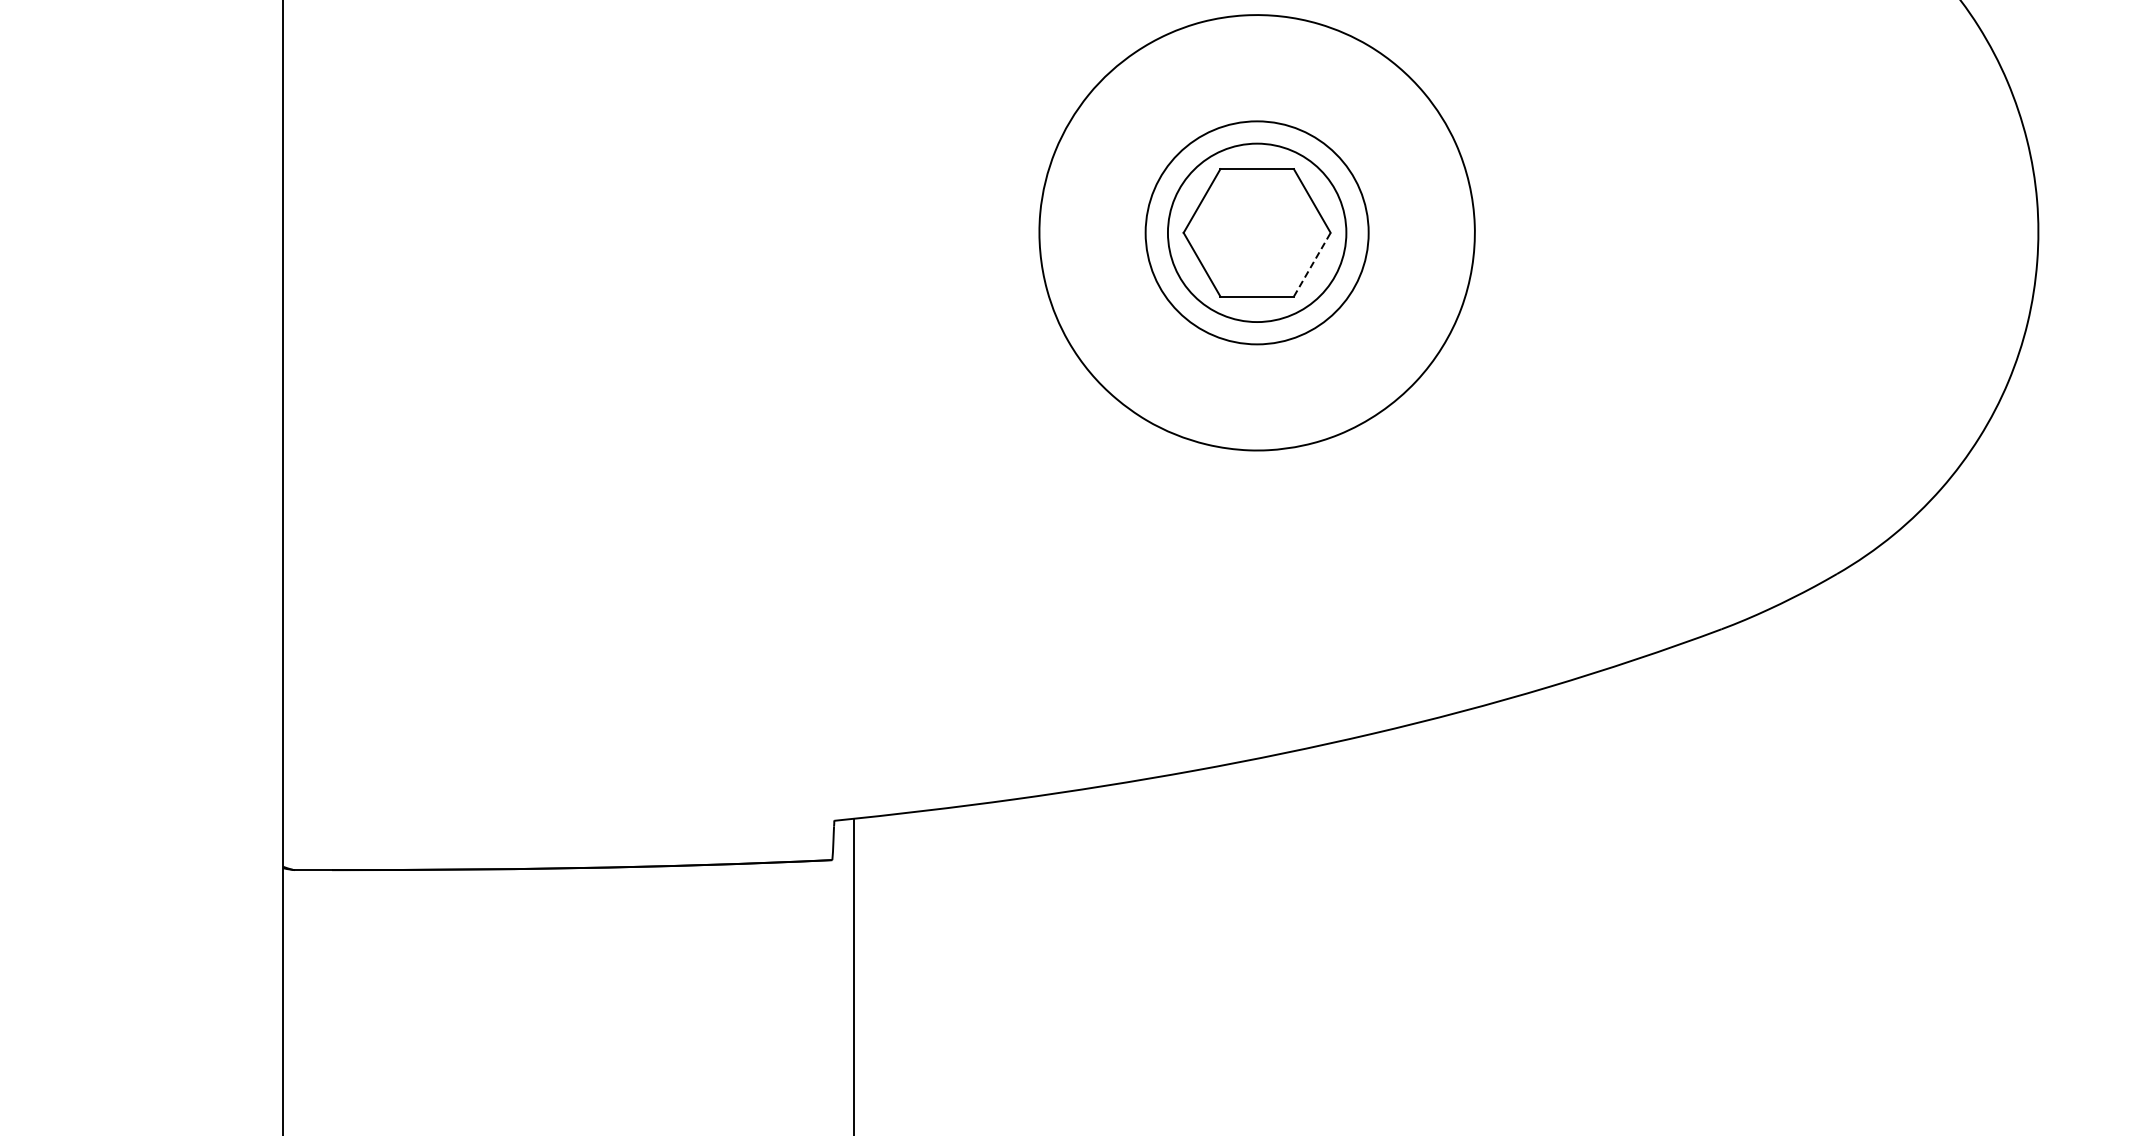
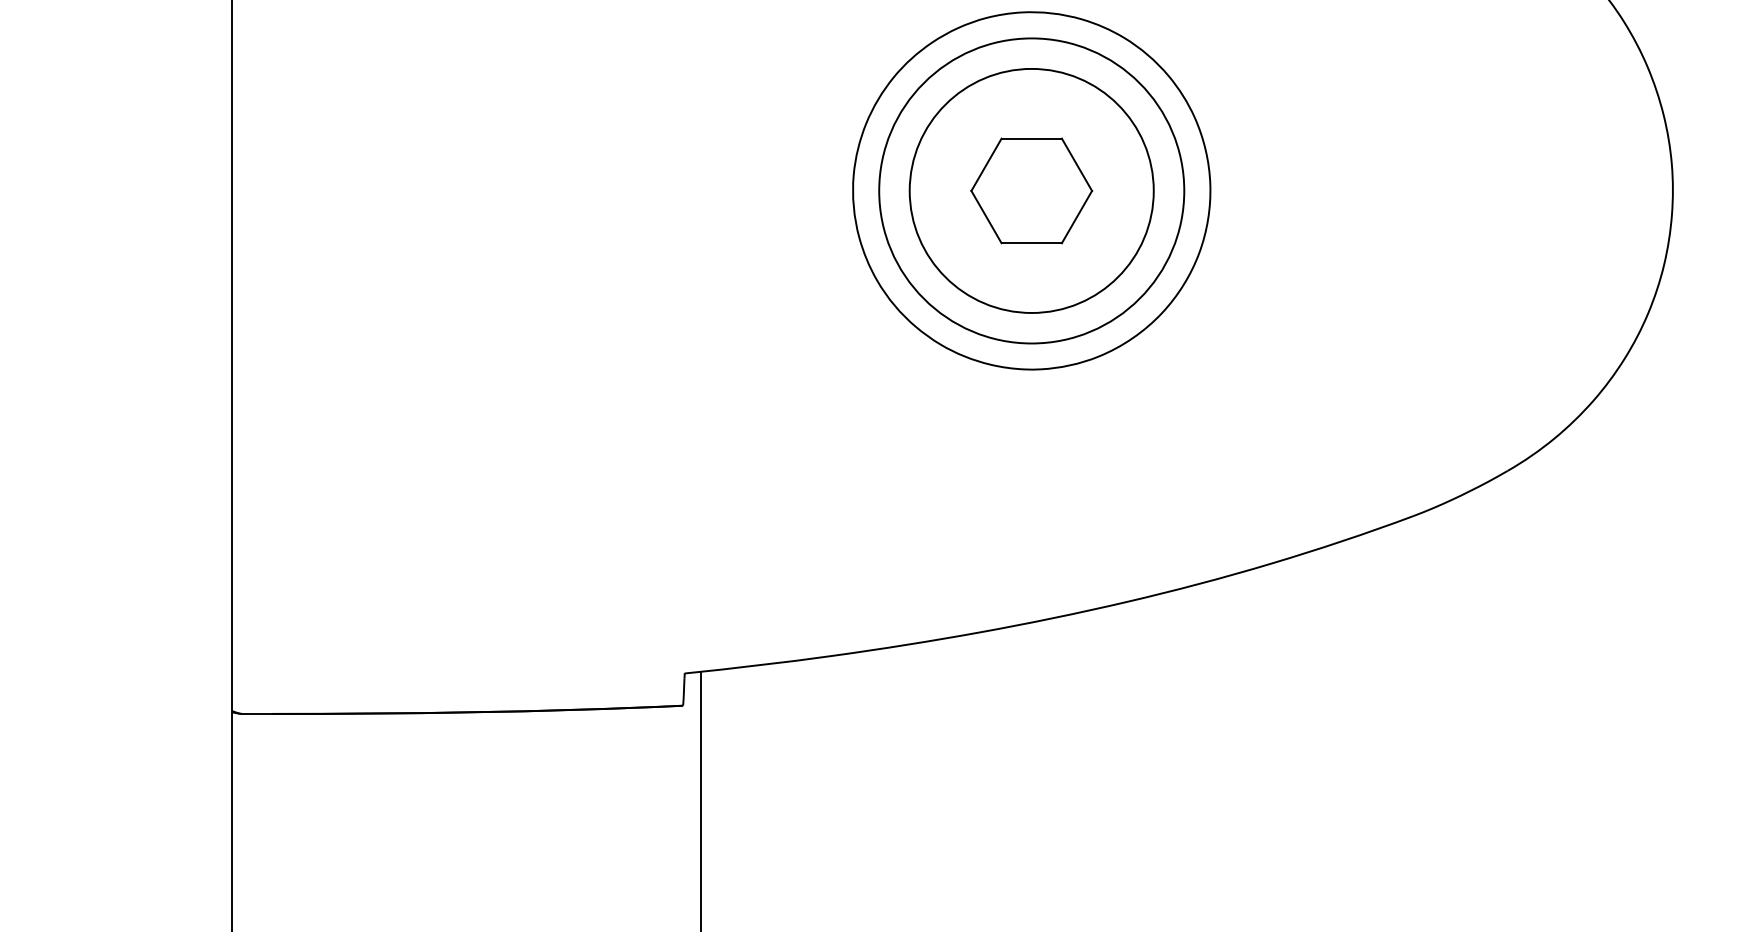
circle: (1256, 232) -> (1031, 190), size x1.67
circle: (1257, 232) -> (1032, 190), size x1.67
line: (1312, 264) -> (1077, 216), dashed -> solid

